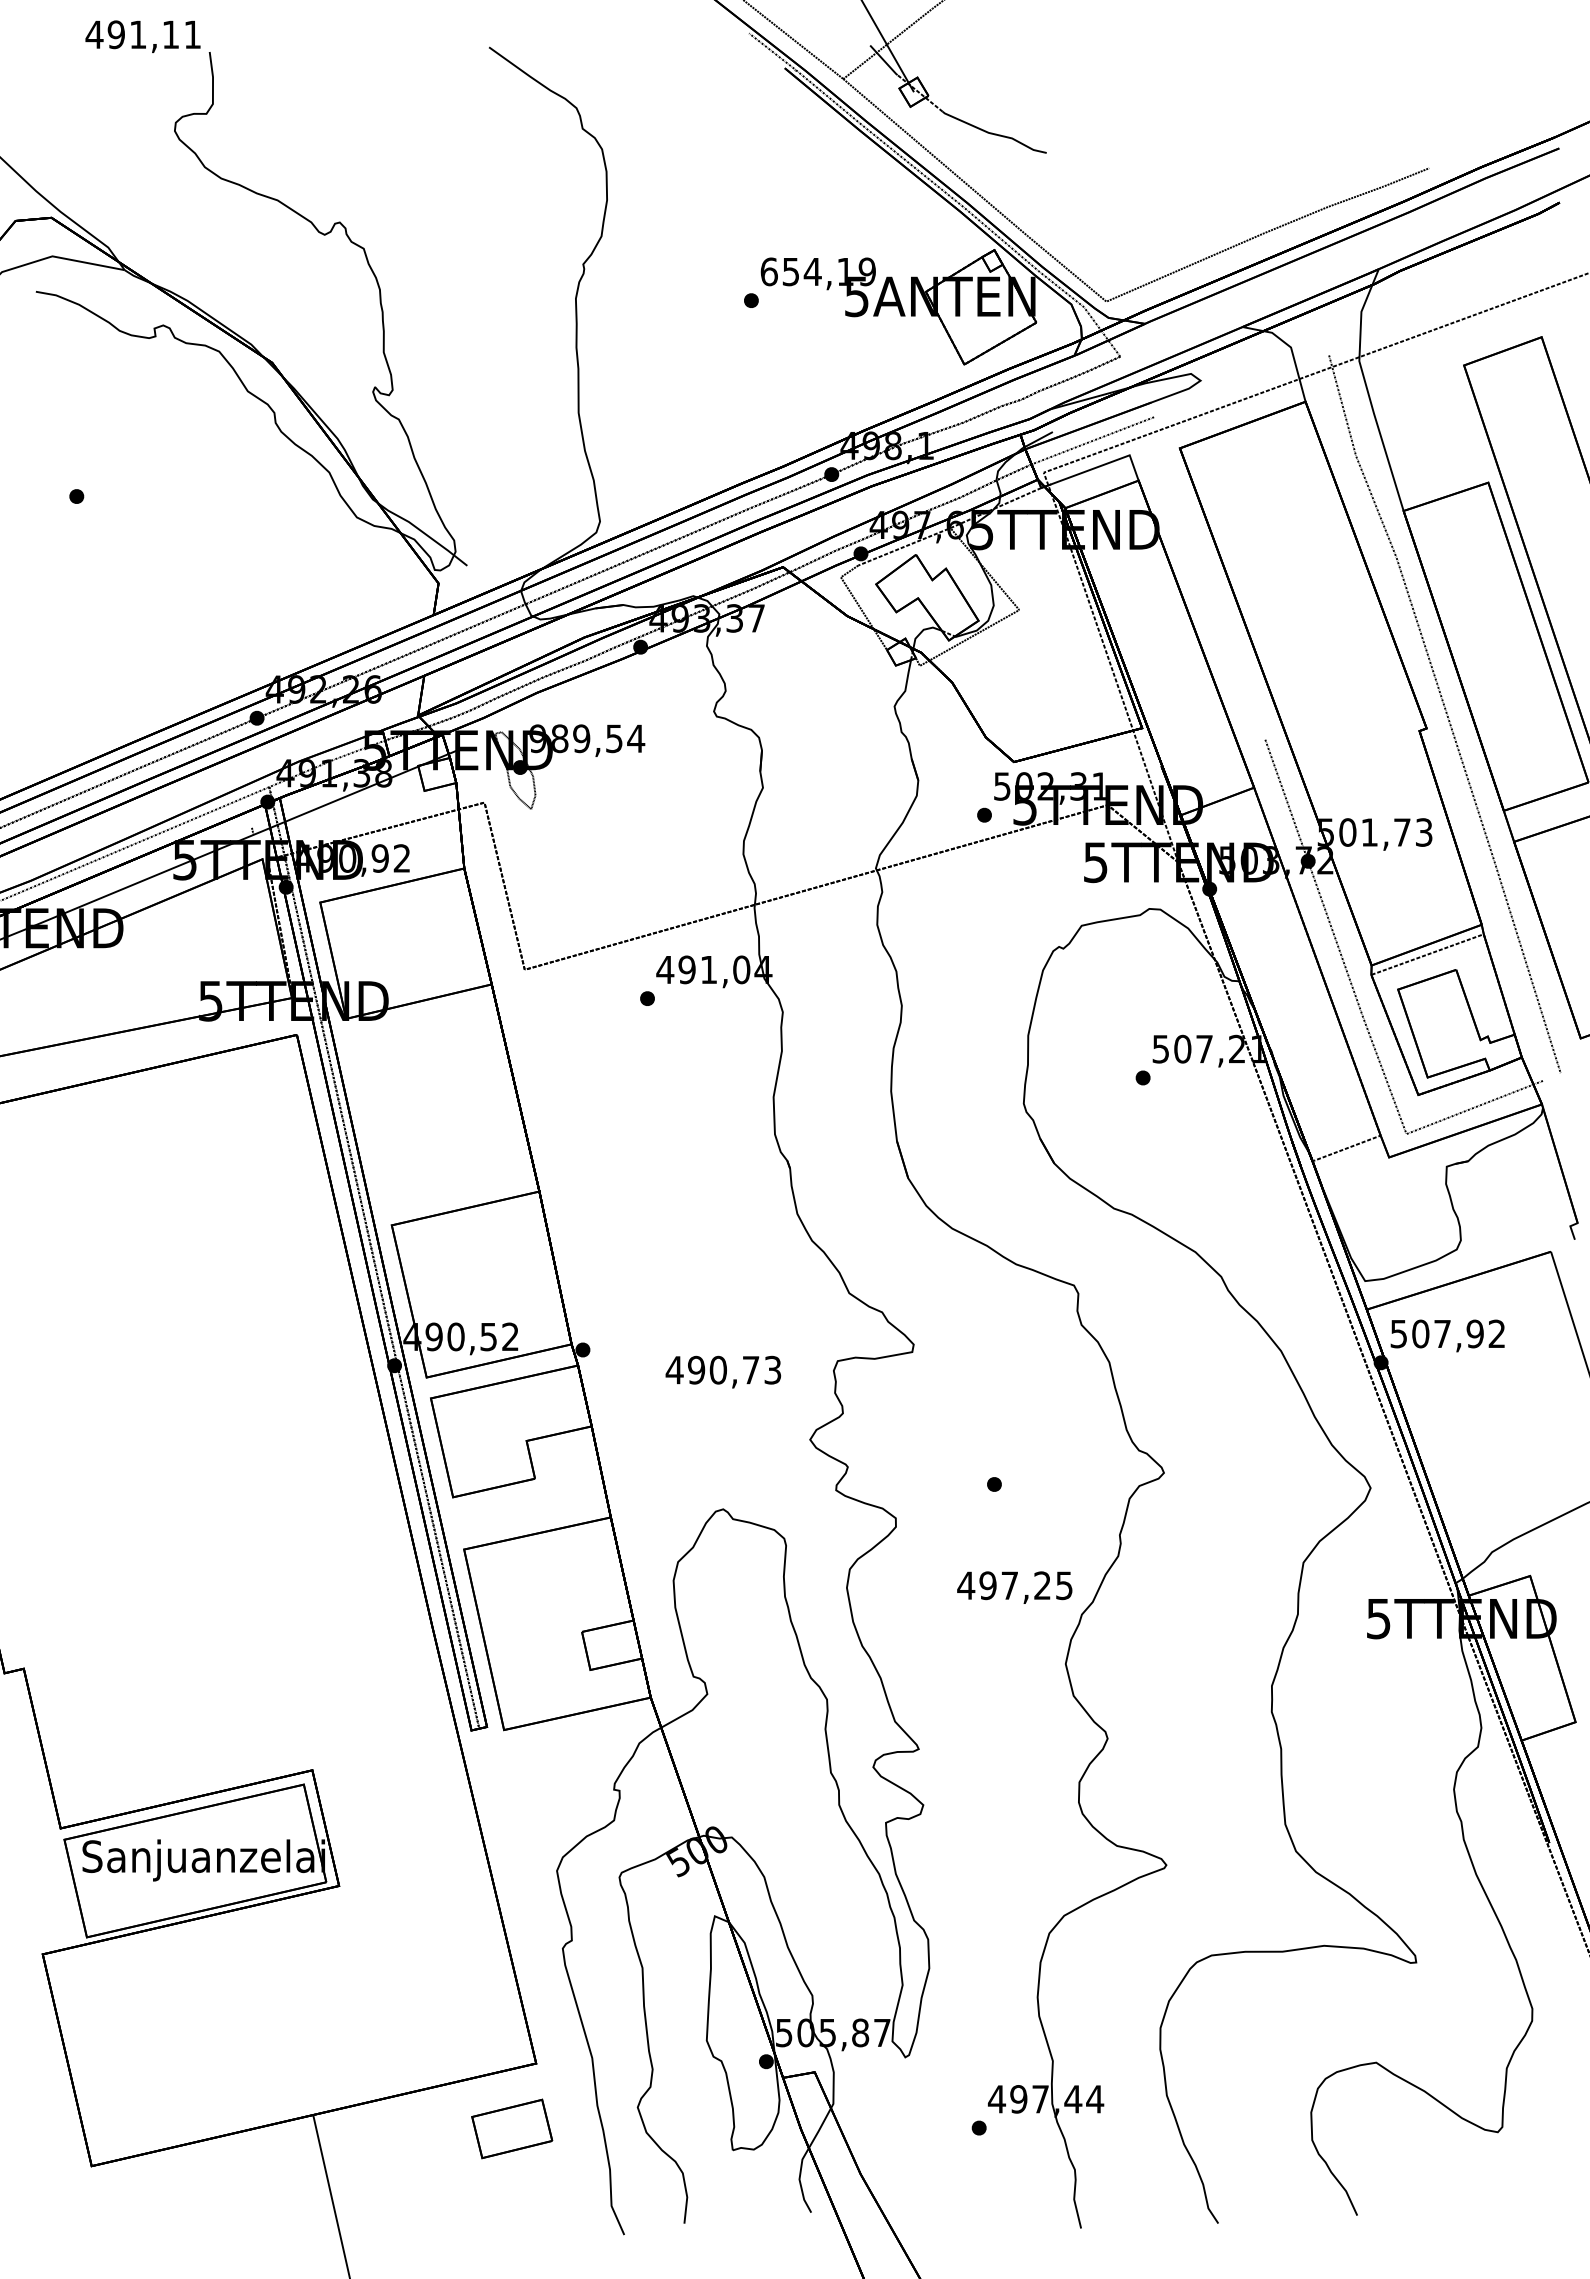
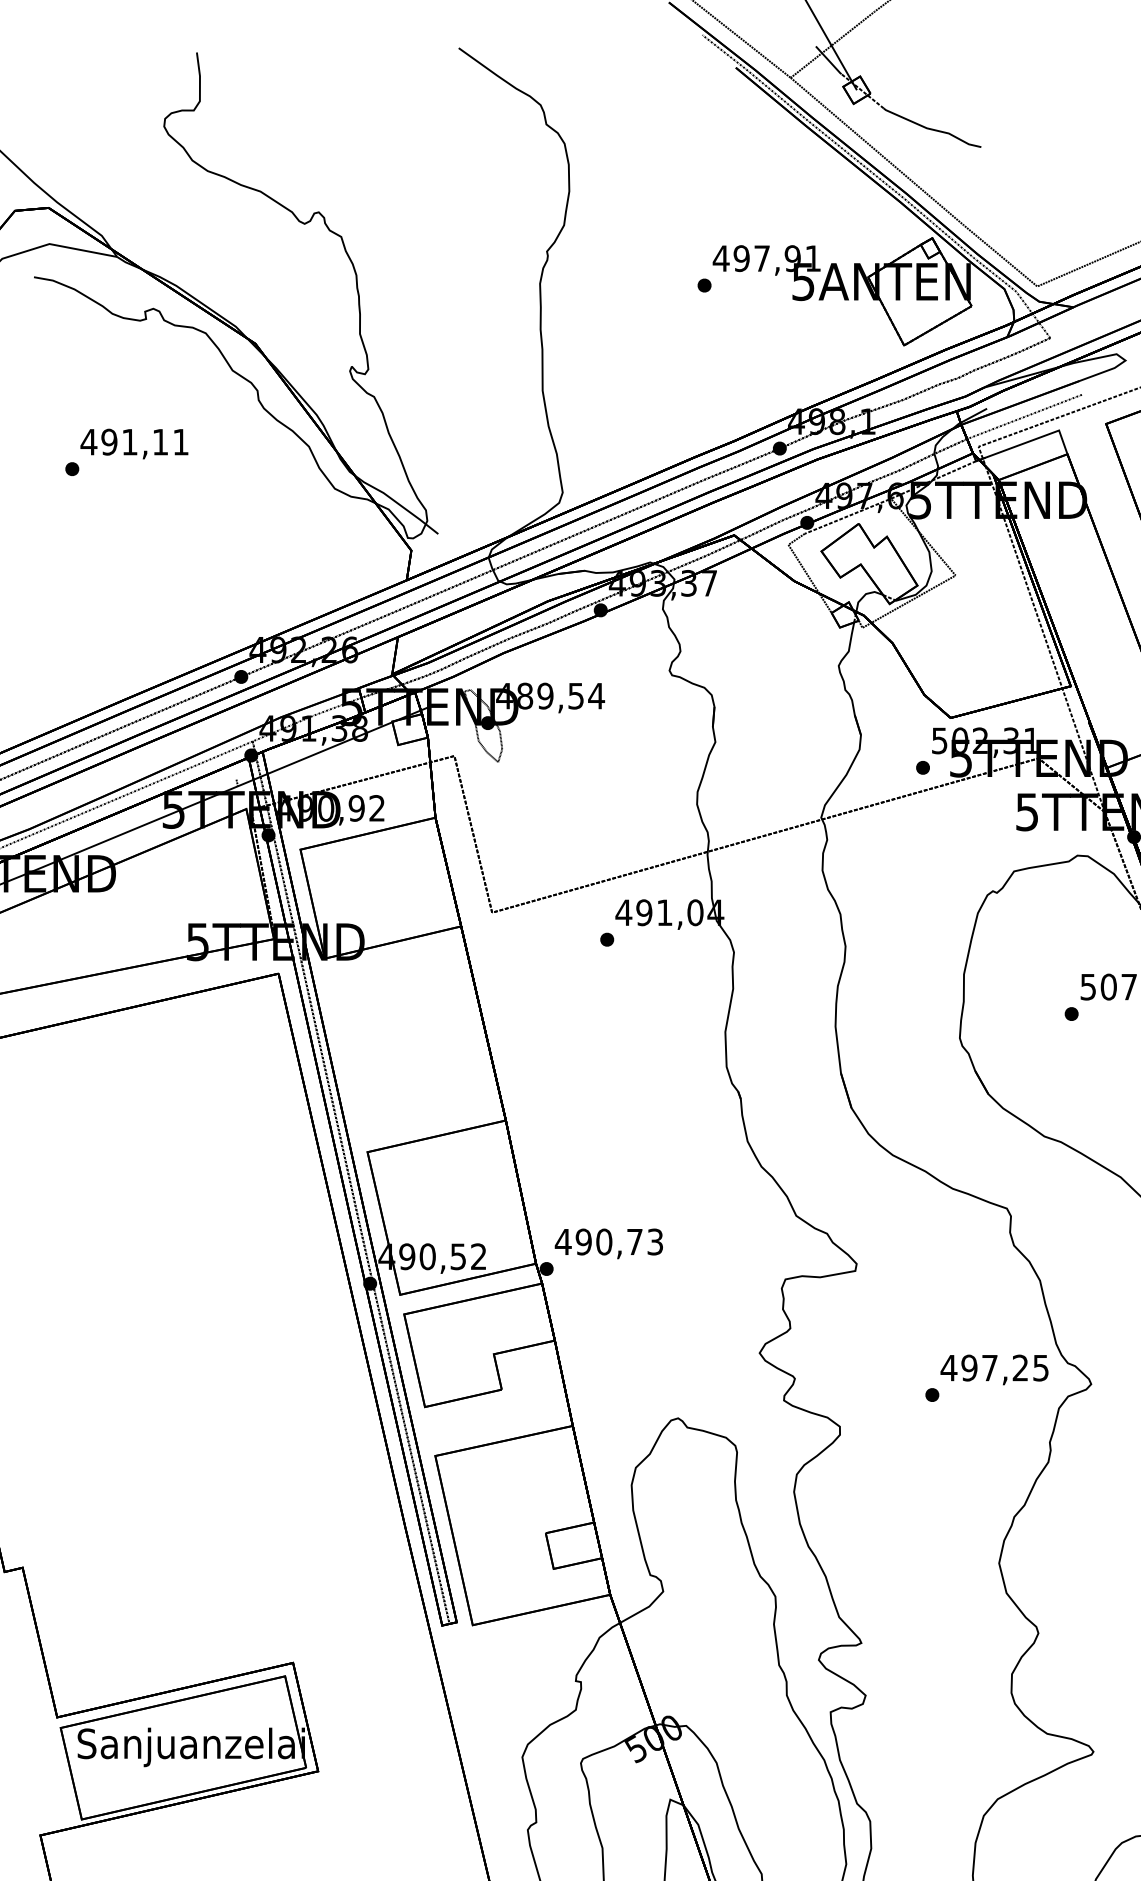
text: (142, 36) -> (133, 443), moved
text: (817, 271) -> (766, 258), 654,19 -> 497,91
text: (537, 738) -> (504, 695), 989,54 -> 489,54
text: (723, 1371) -> (609, 1243), moved
text: (1014, 1587) -> (994, 1369), moved

